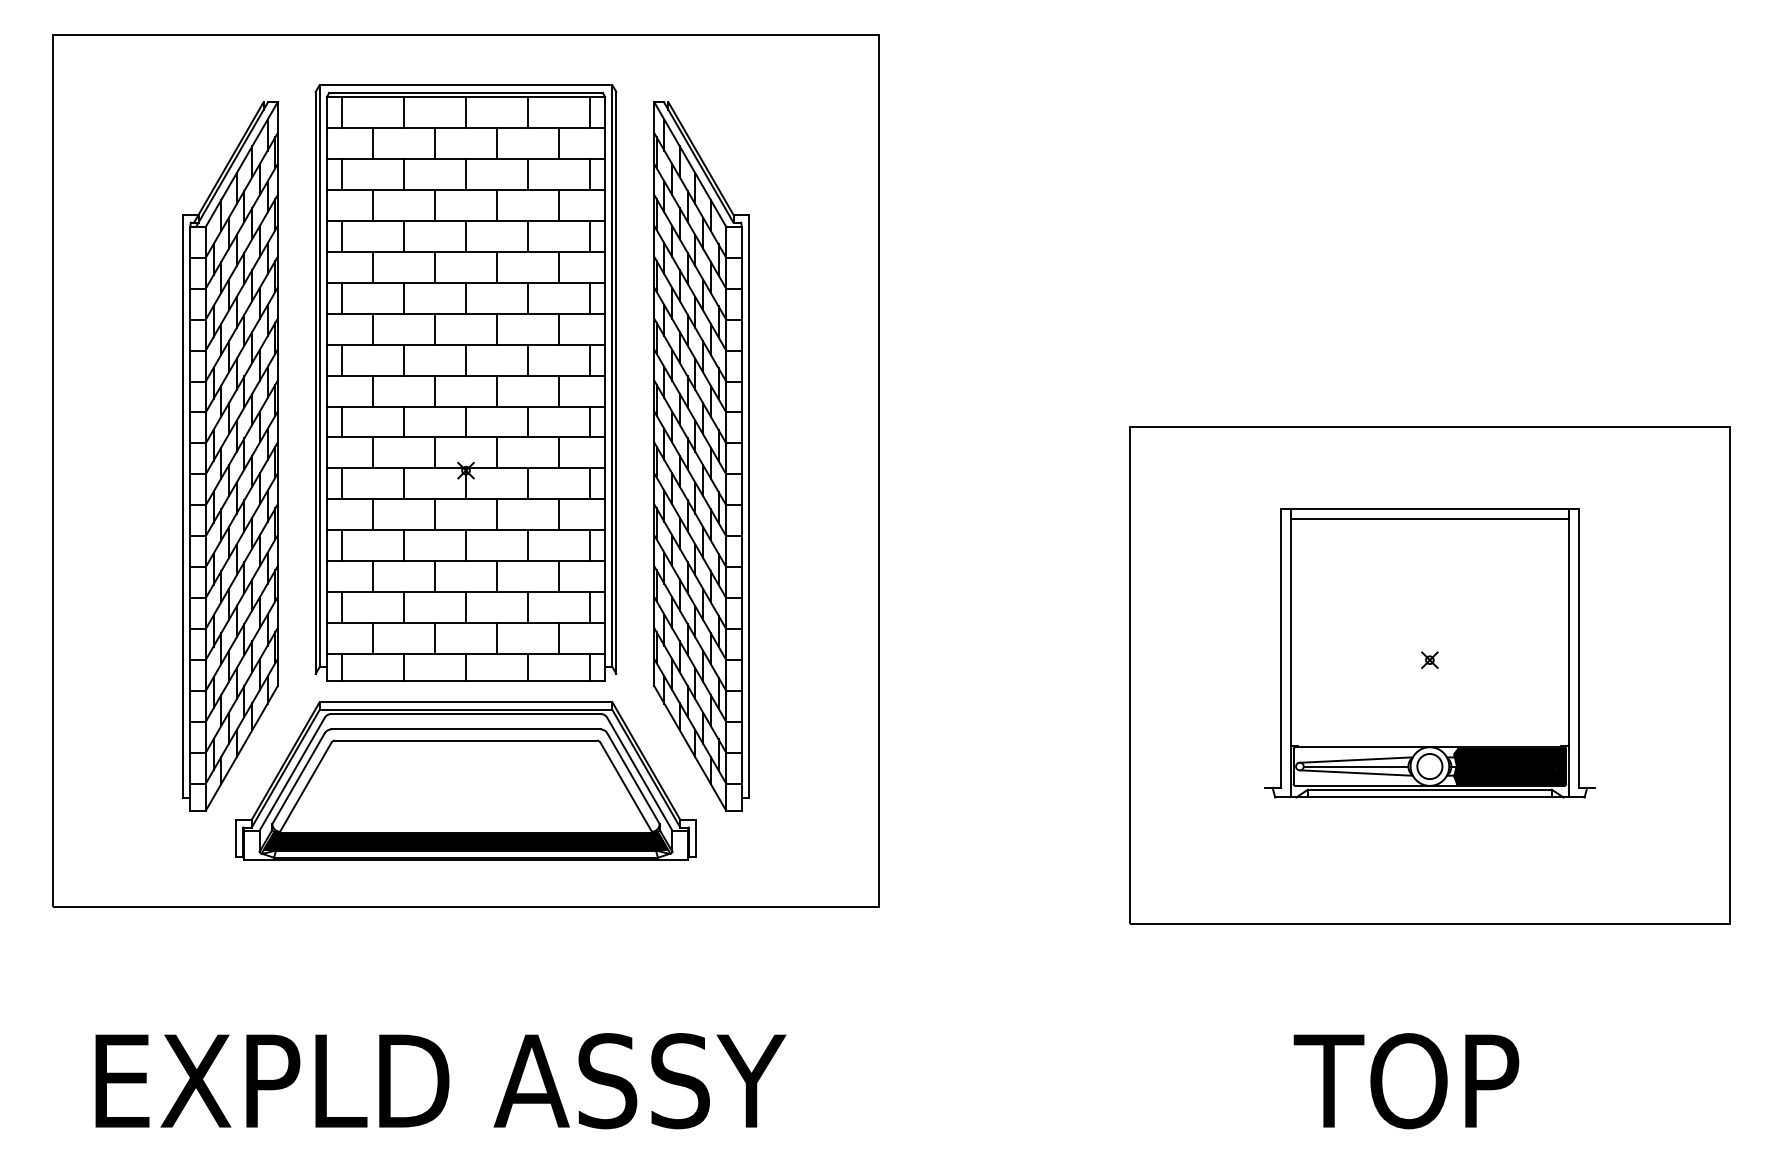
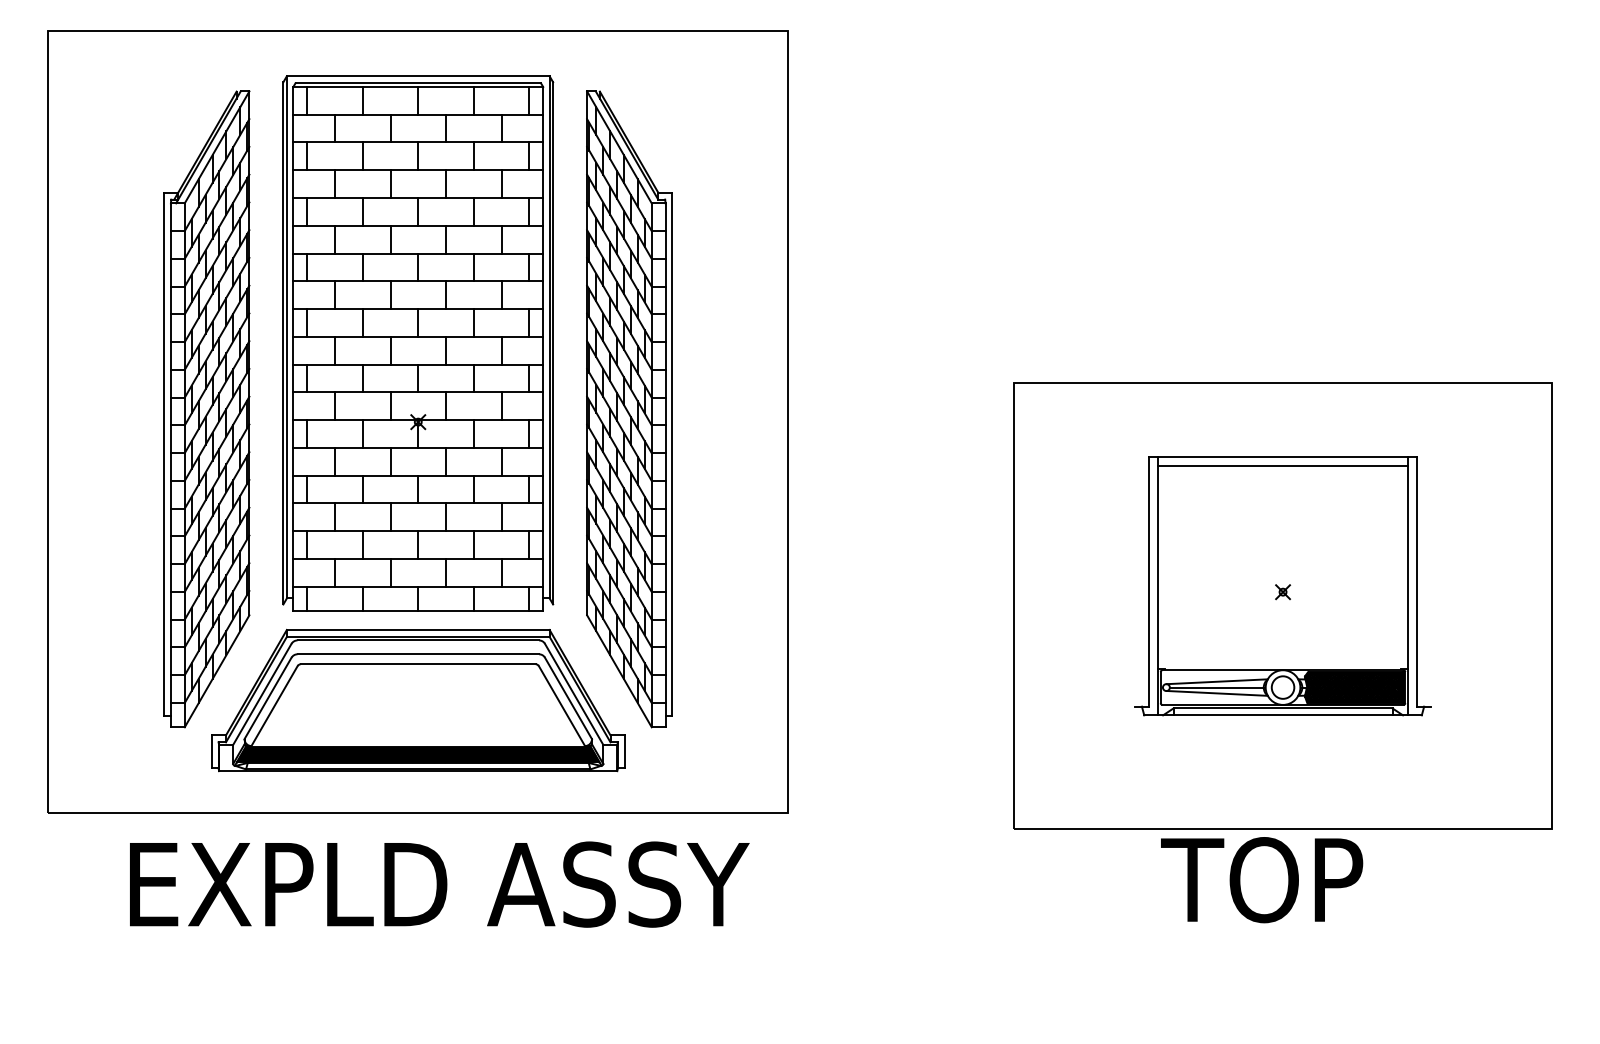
text: (440, 1081) -> (439, 884), moved
text: (1406, 1081) -> (1262, 880), moved

